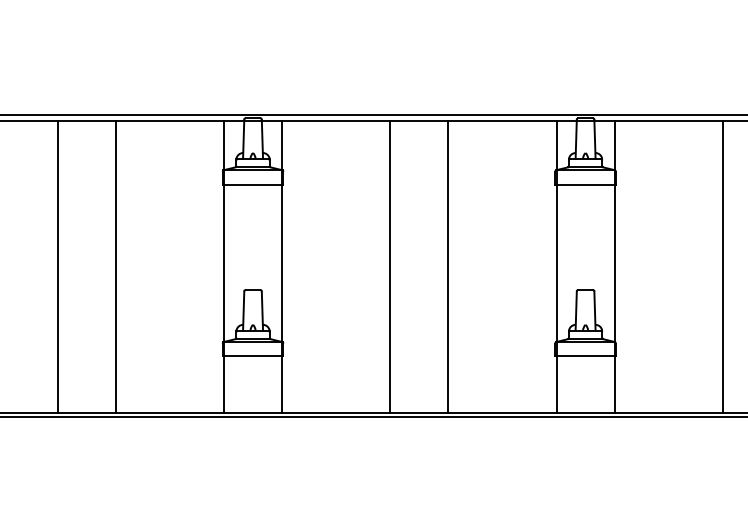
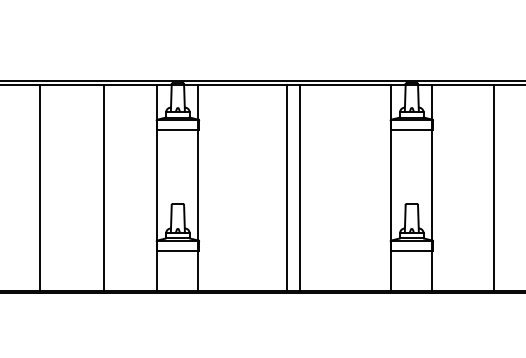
line: (115, 266) -> (104, 187), moved
line: (390, 266) -> (287, 187), moved
line: (448, 266) -> (300, 187), moved
line: (722, 266) -> (494, 187), moved

